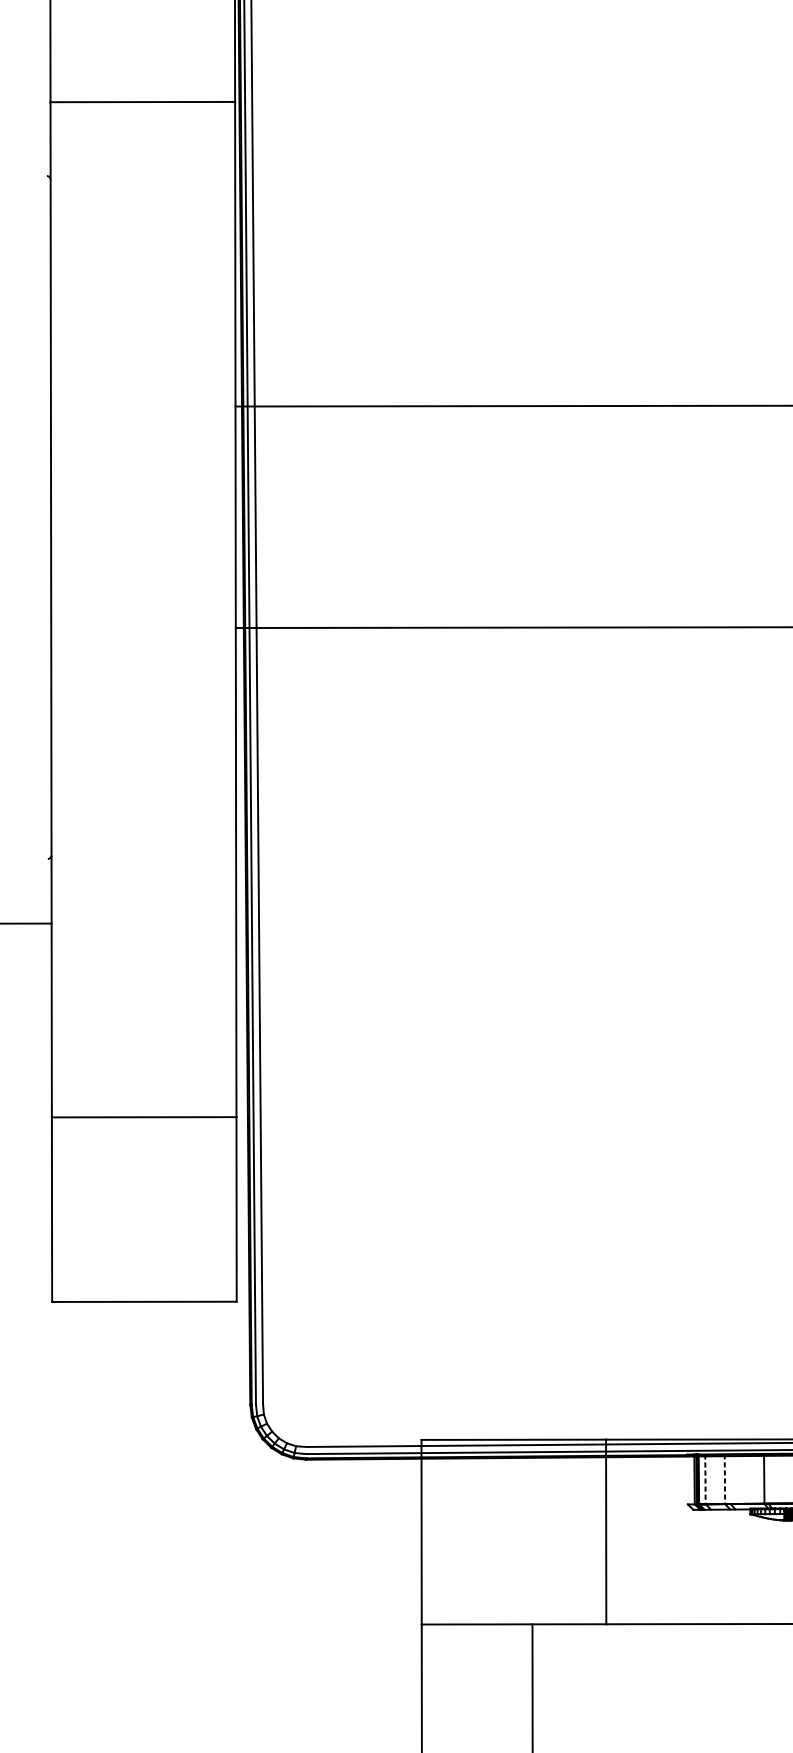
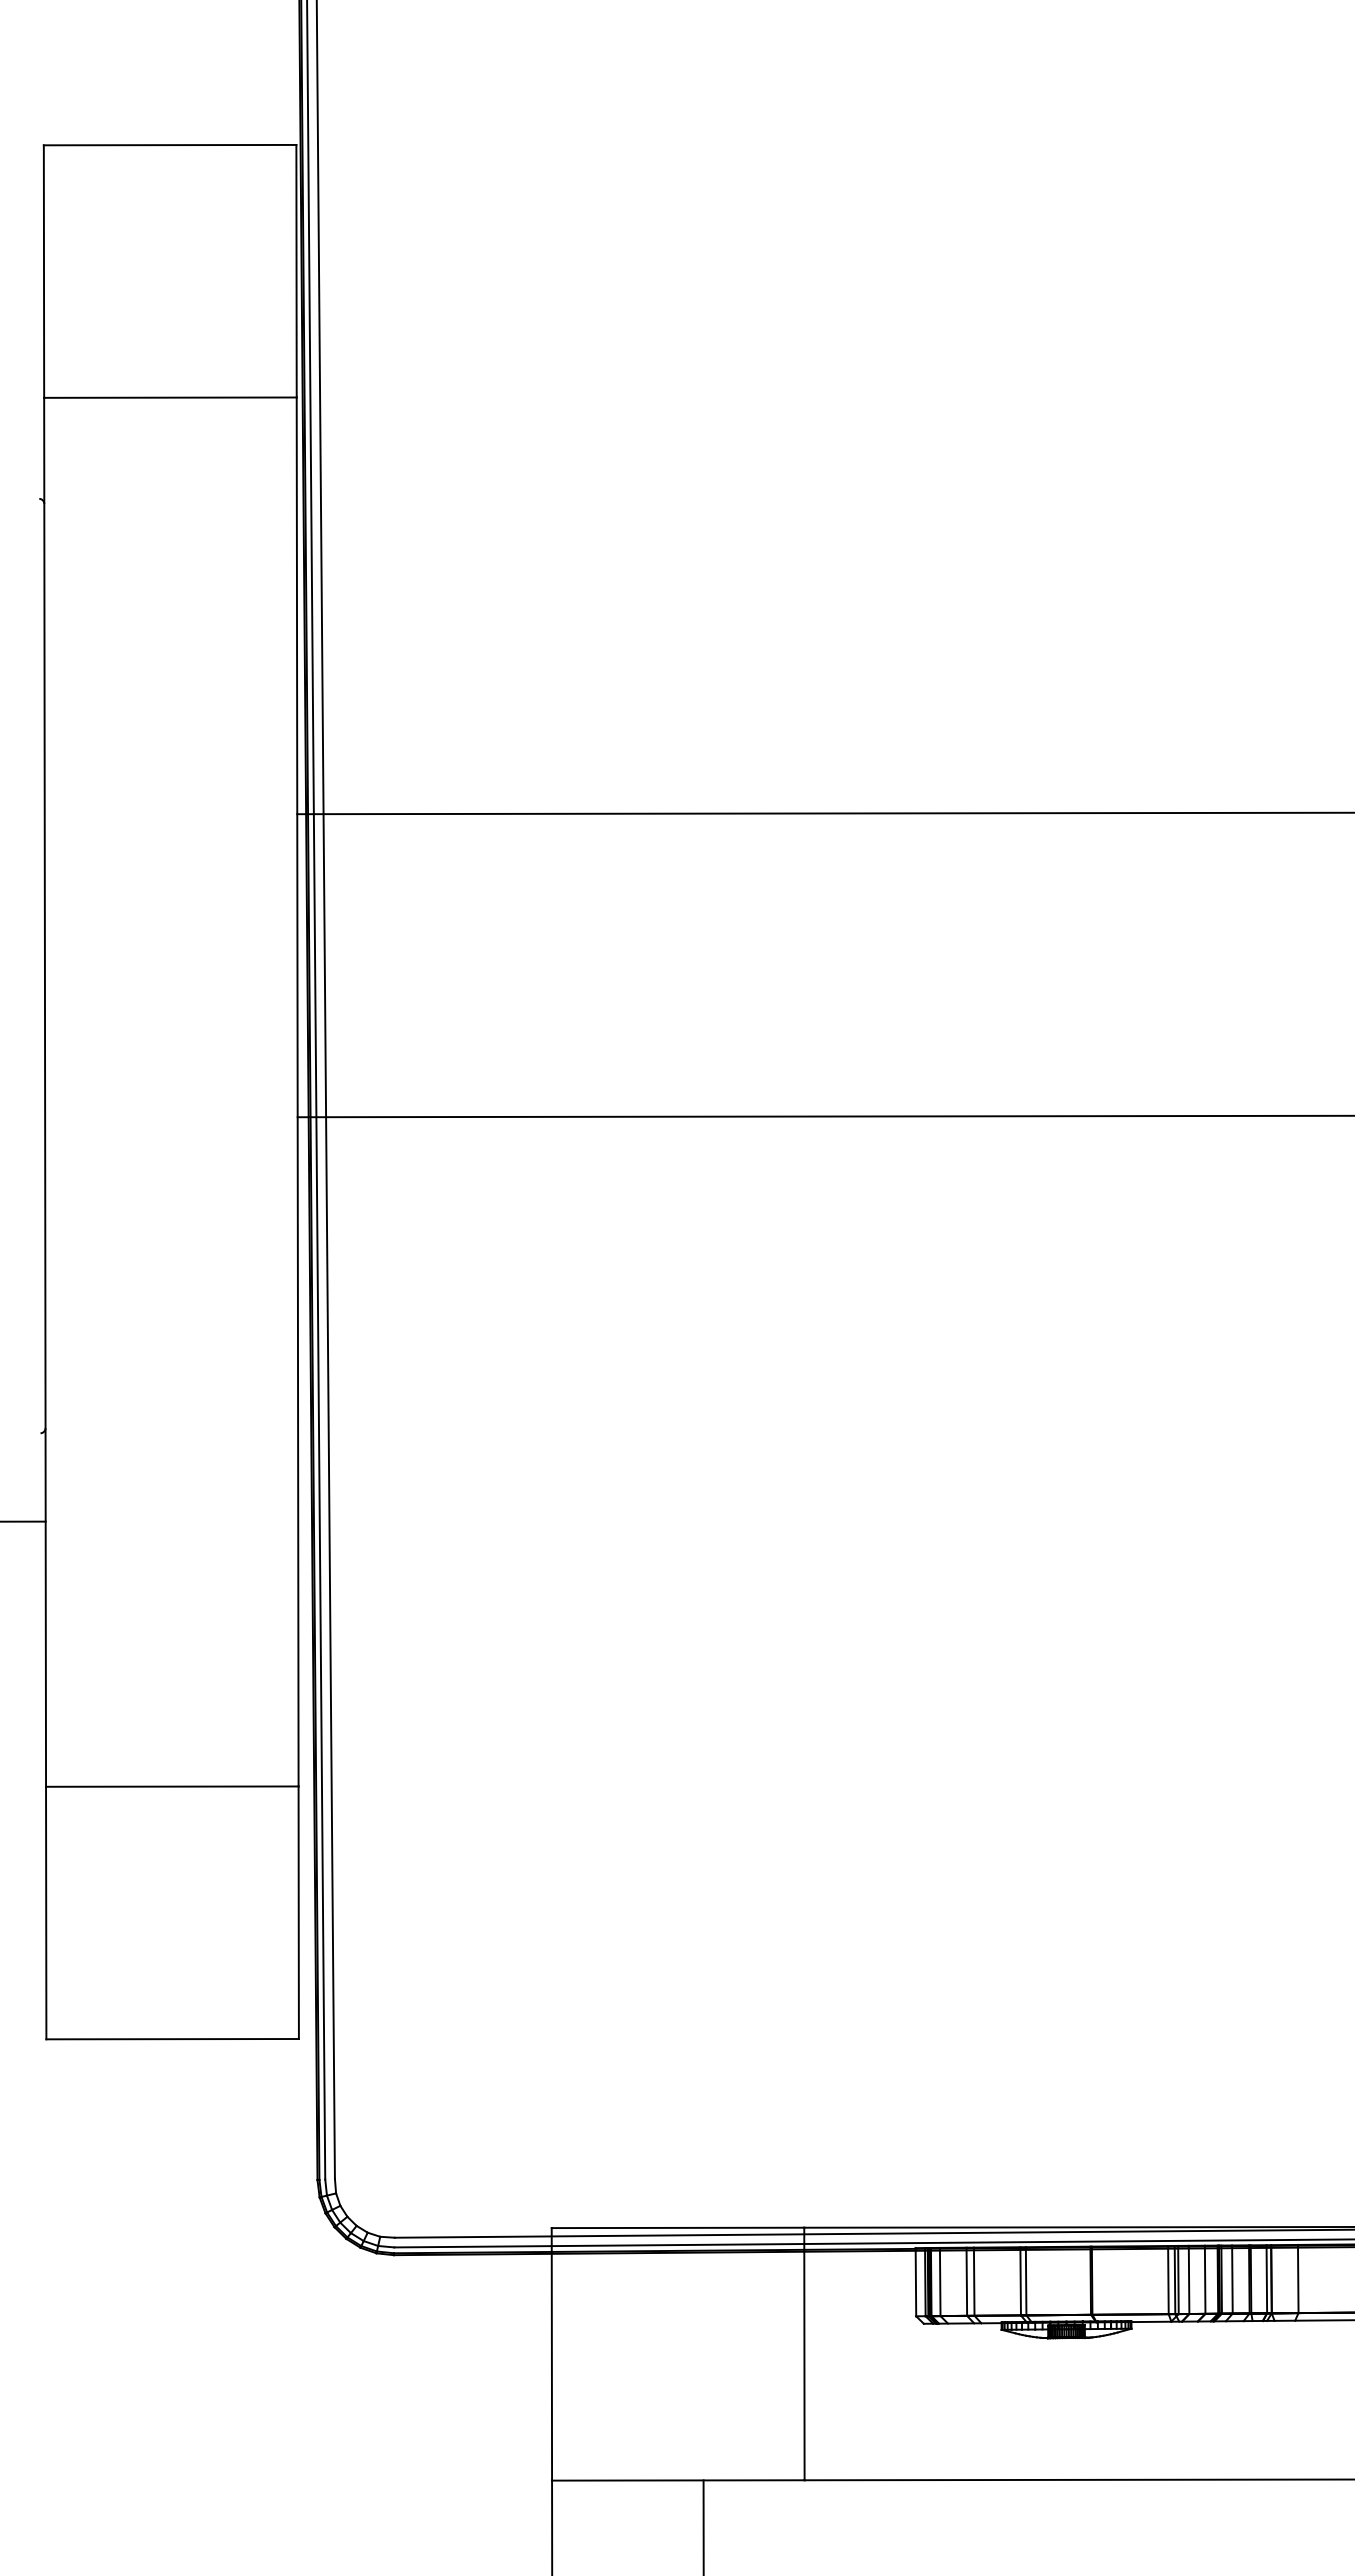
line: (729, 1478) -> (973, 2281), added
line: (767, 1478) -> (1025, 2281), added
line: (705, 1479) -> (940, 2282), dashed -> solid
line: (724, 1479) -> (966, 2282), dashed -> solid
line: (687, 1480) -> (915, 2283), added

